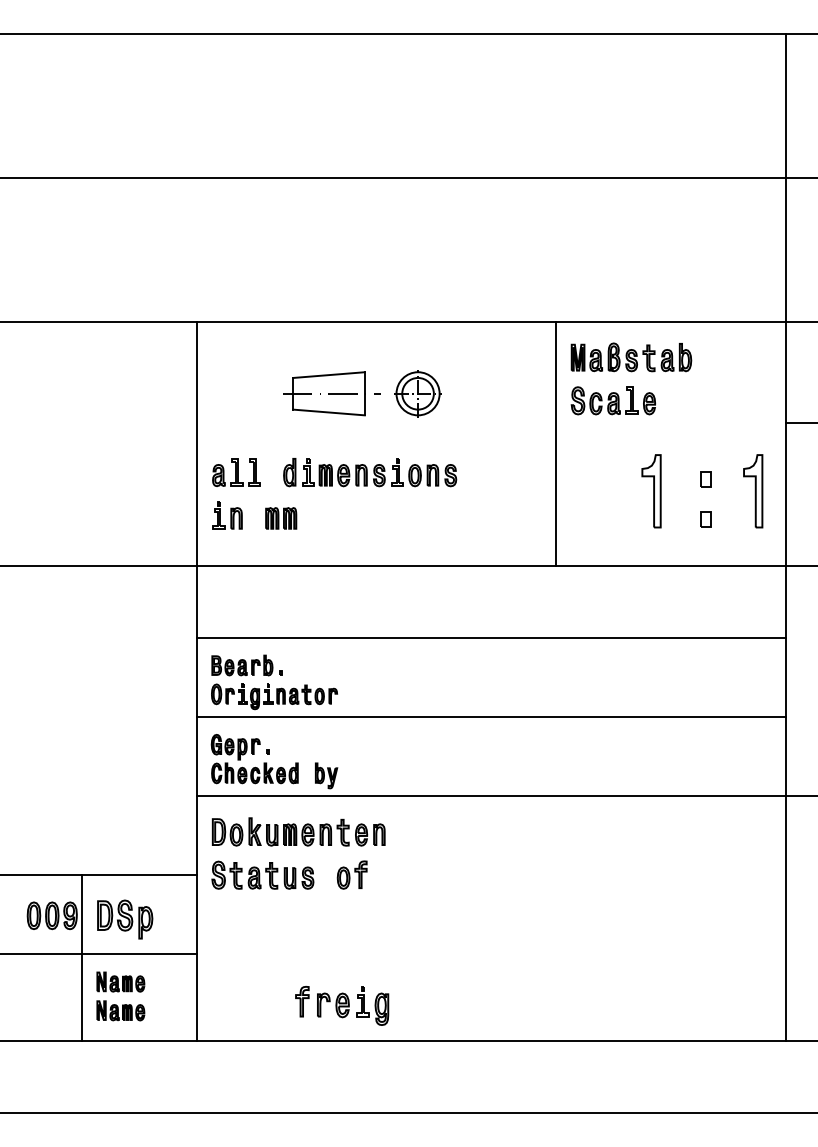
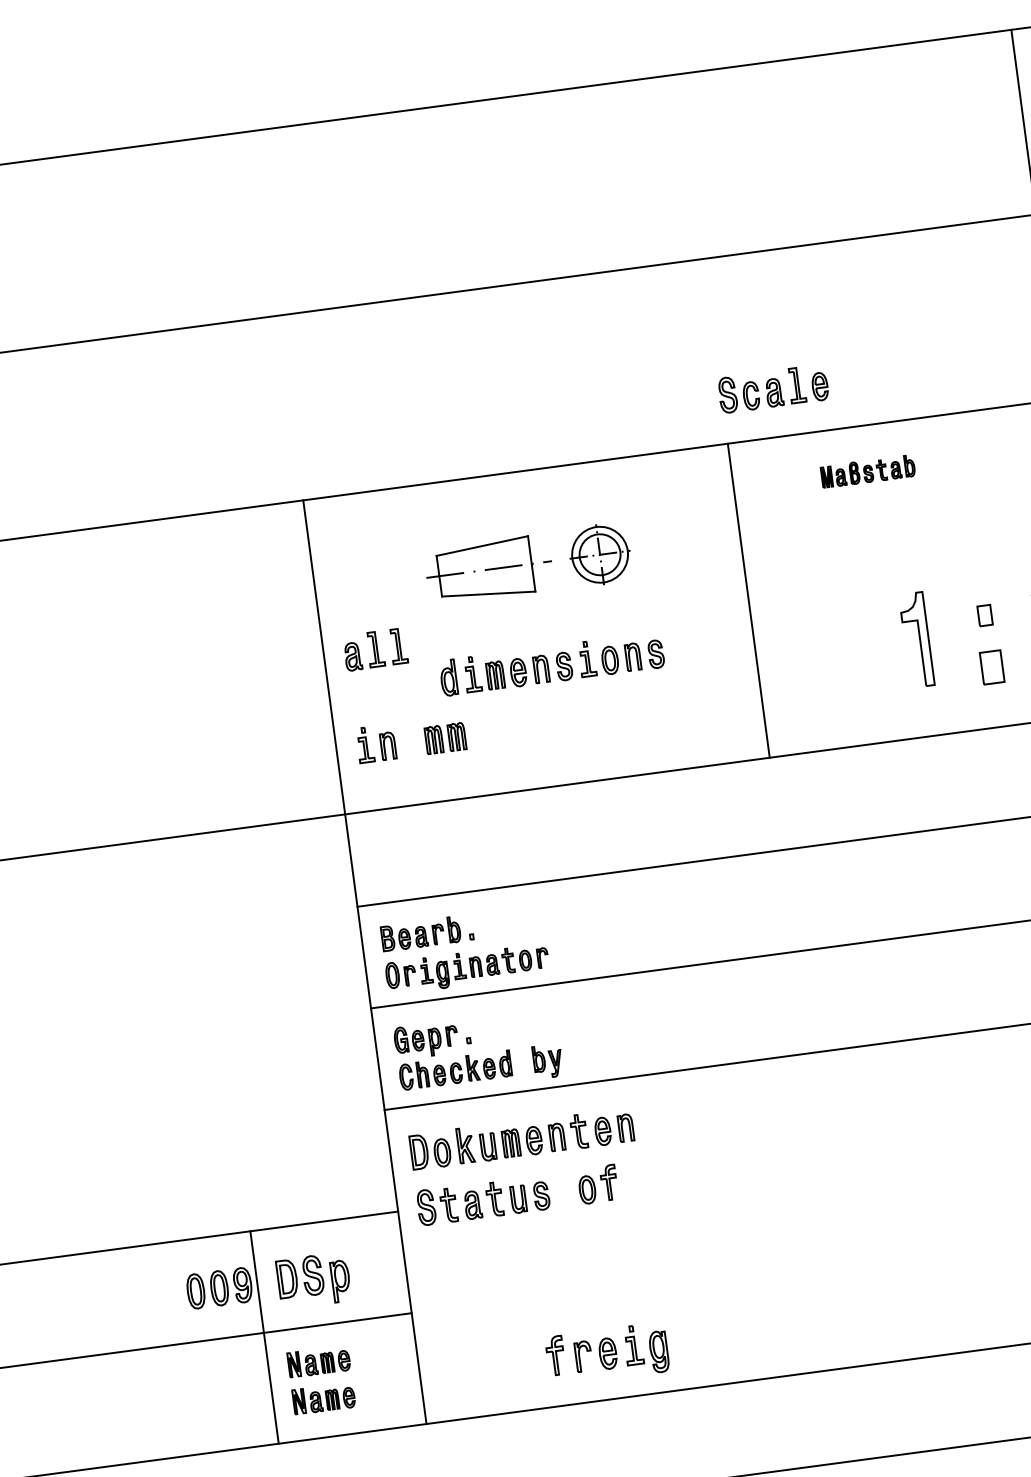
part: (631, 357) -> (868, 471), size x0.6
part: (612, 400) -> (772, 388), moved
line: (556, 443) -> (749, 599), moved
part: (236, 472) -> (375, 649), moved
part: (705, 519) -> (990, 667), size x1.6

